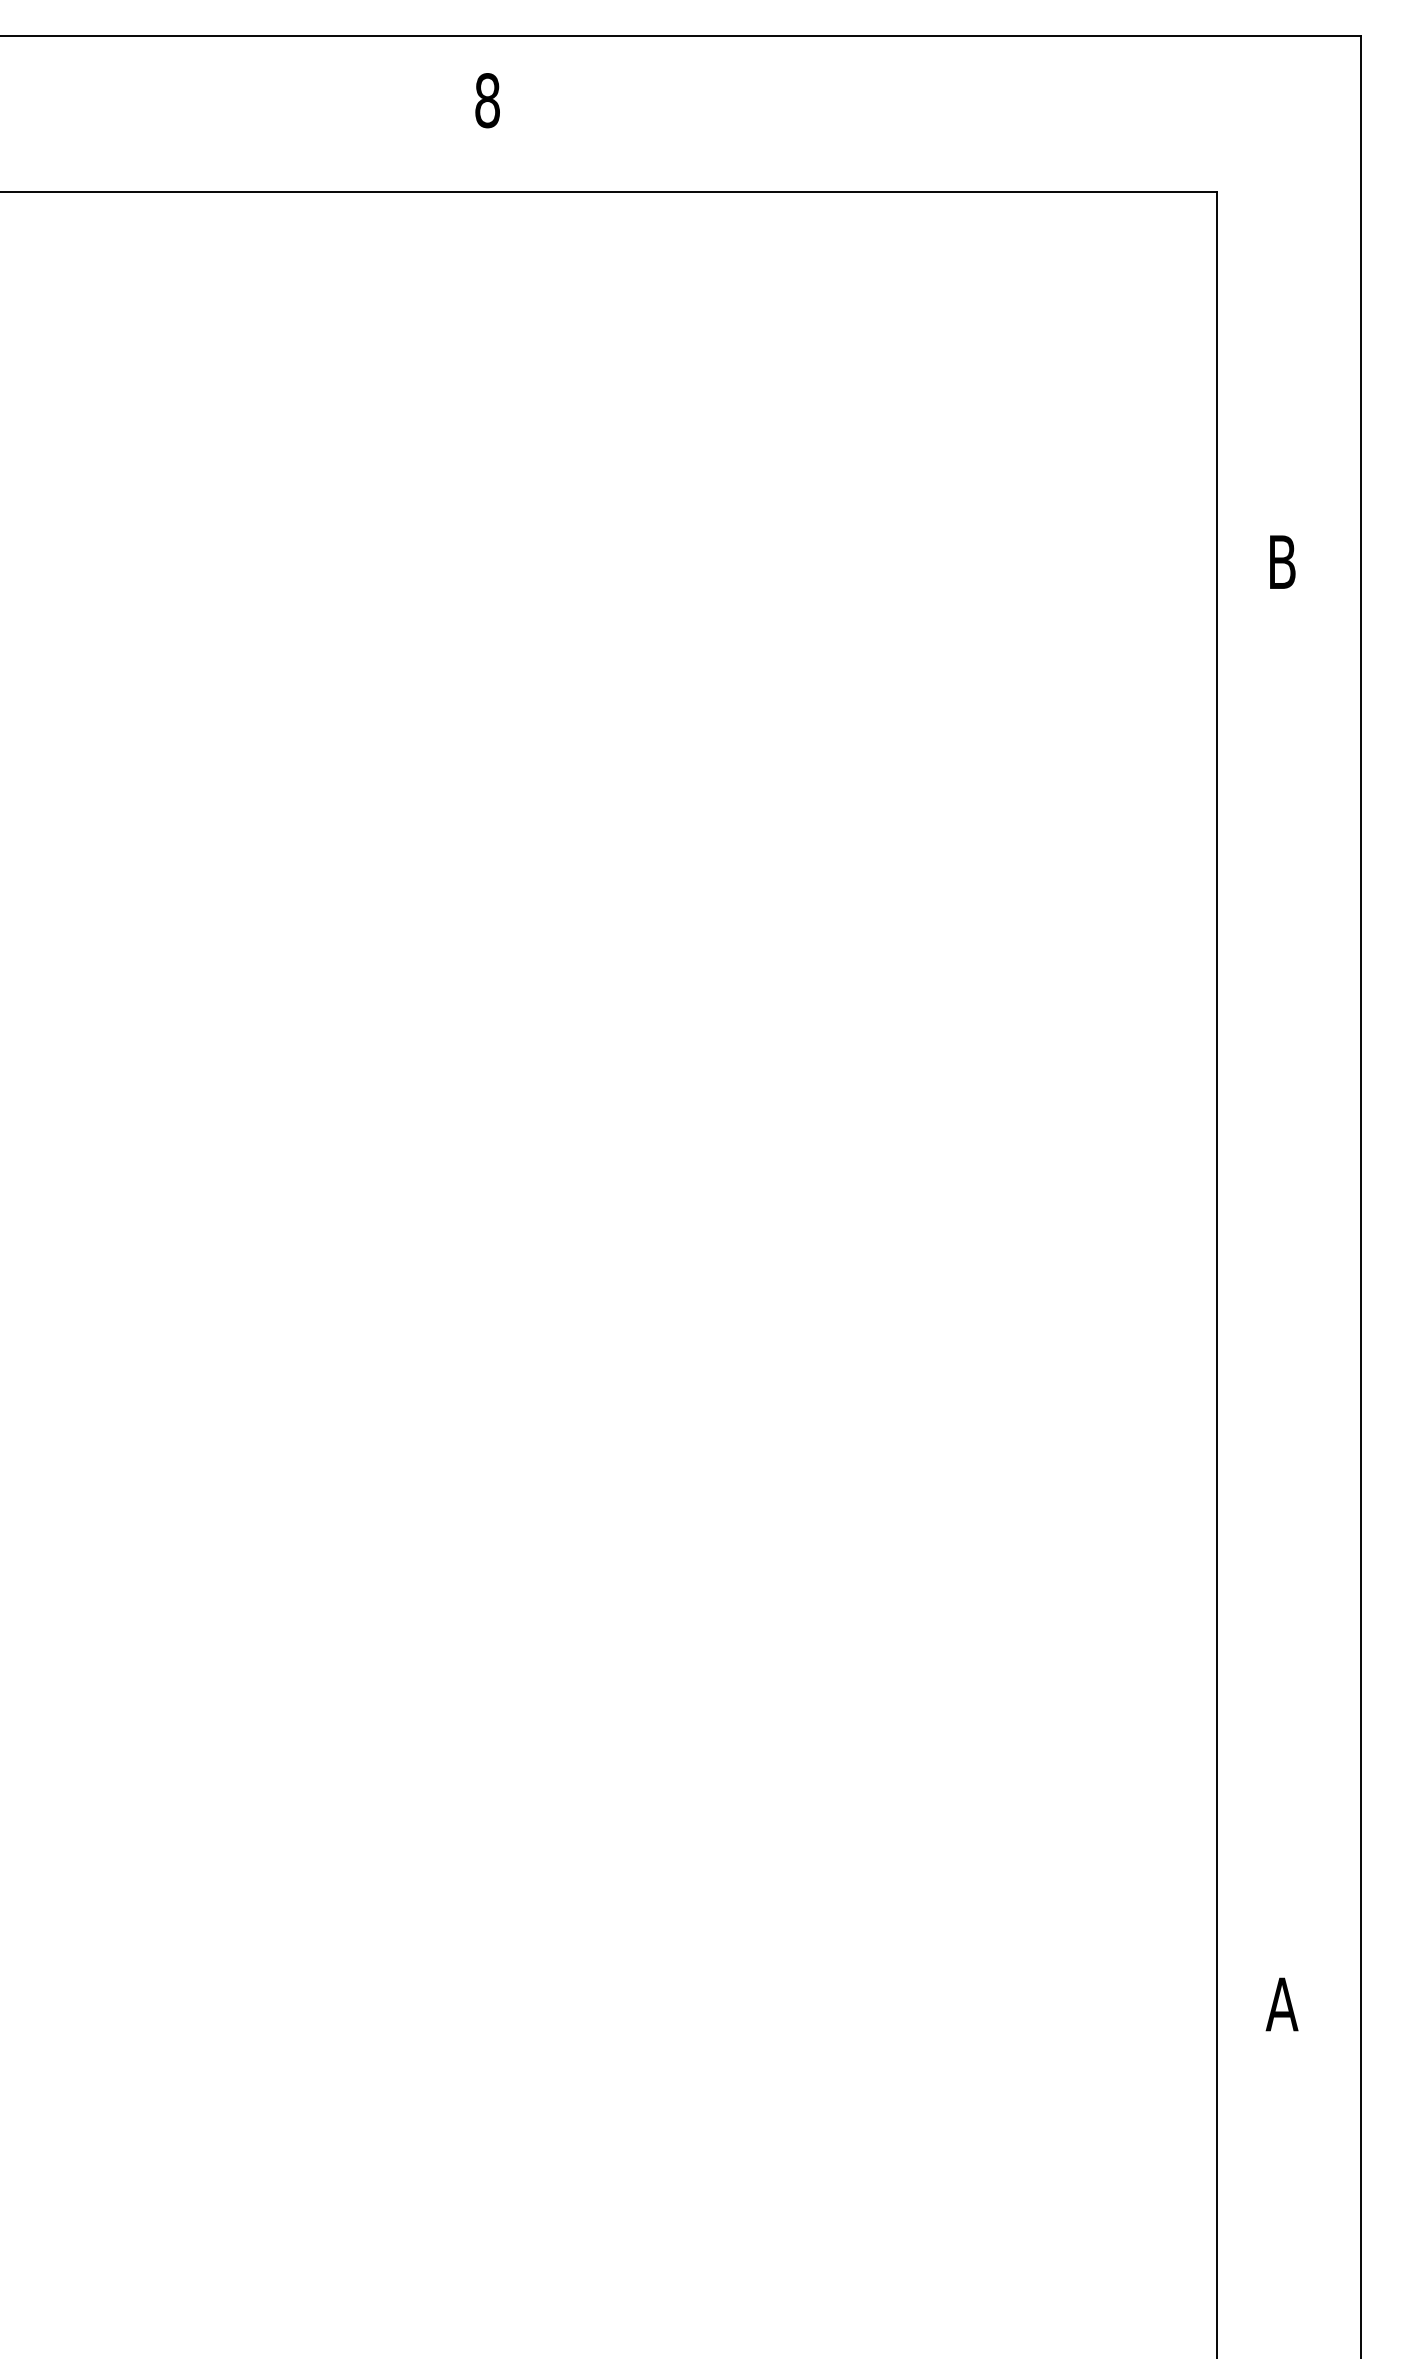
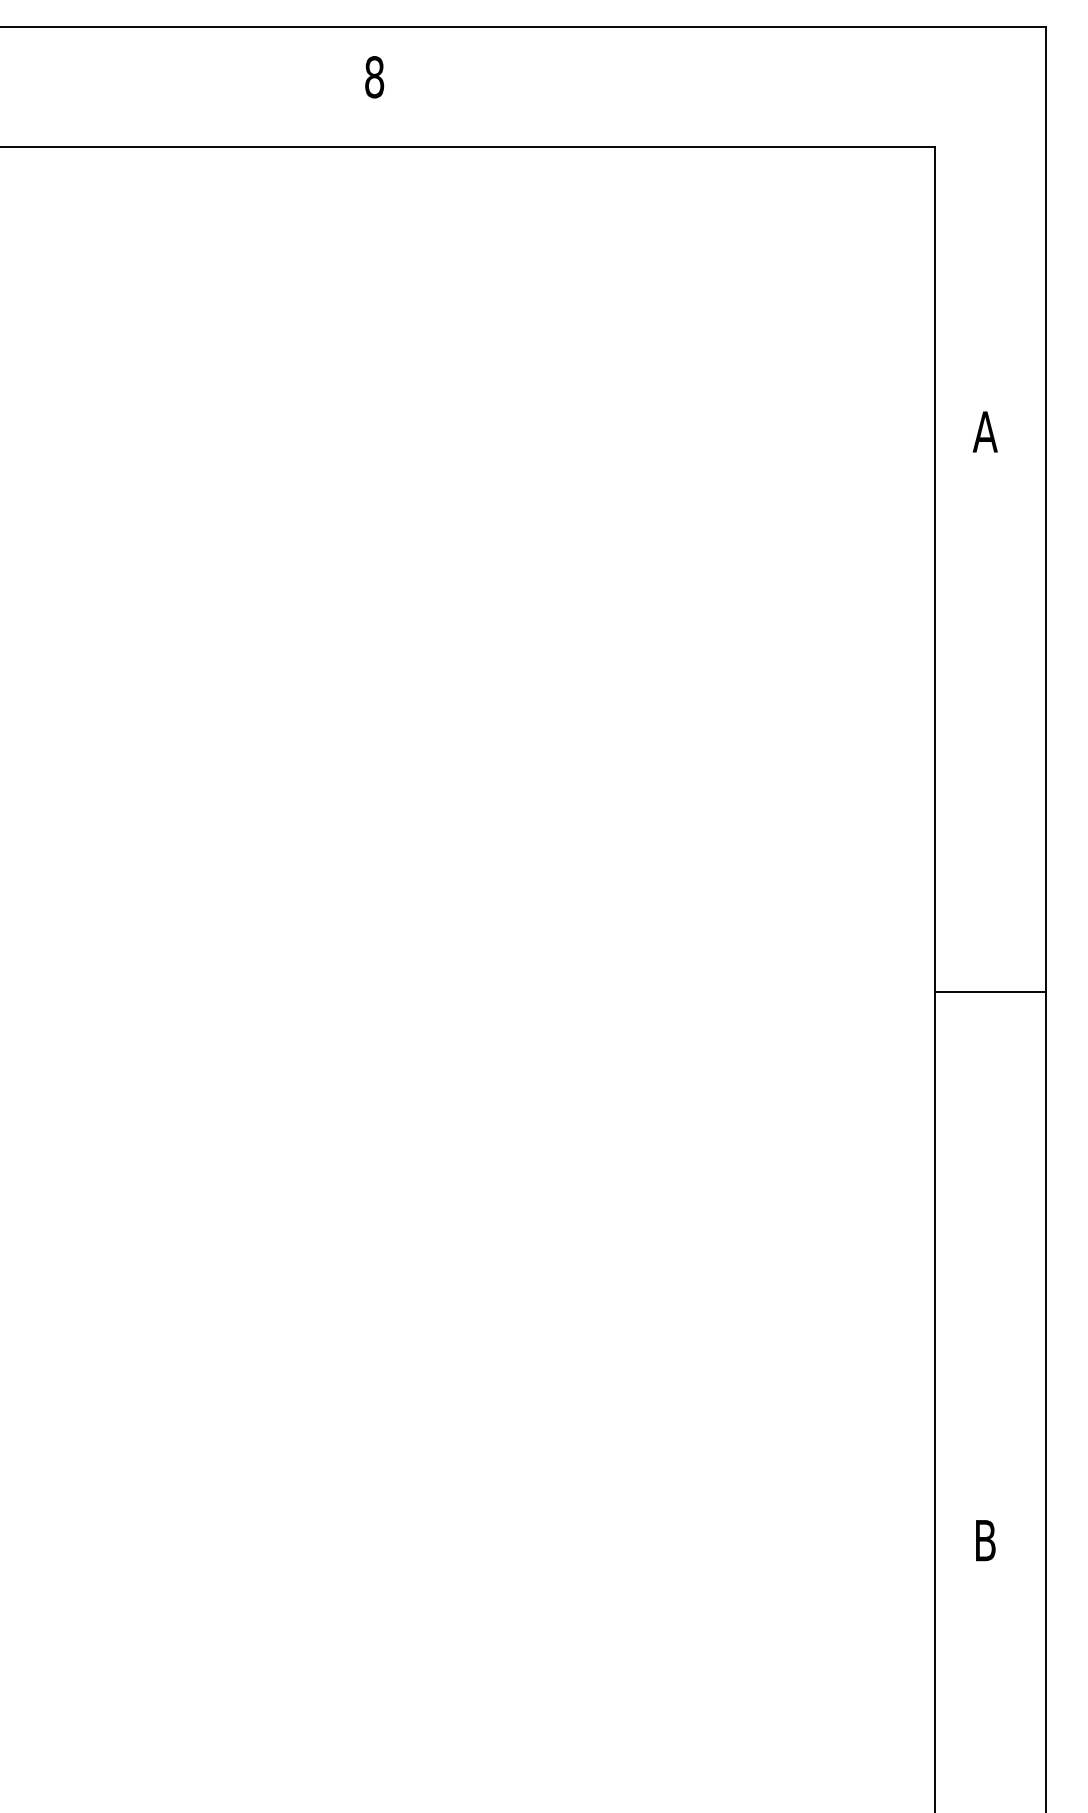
text: (1281, 561) -> (984, 431), B -> A
line: (1288, 1290) -> (990, 991), added
text: (1281, 2004) -> (984, 1540), A -> B

